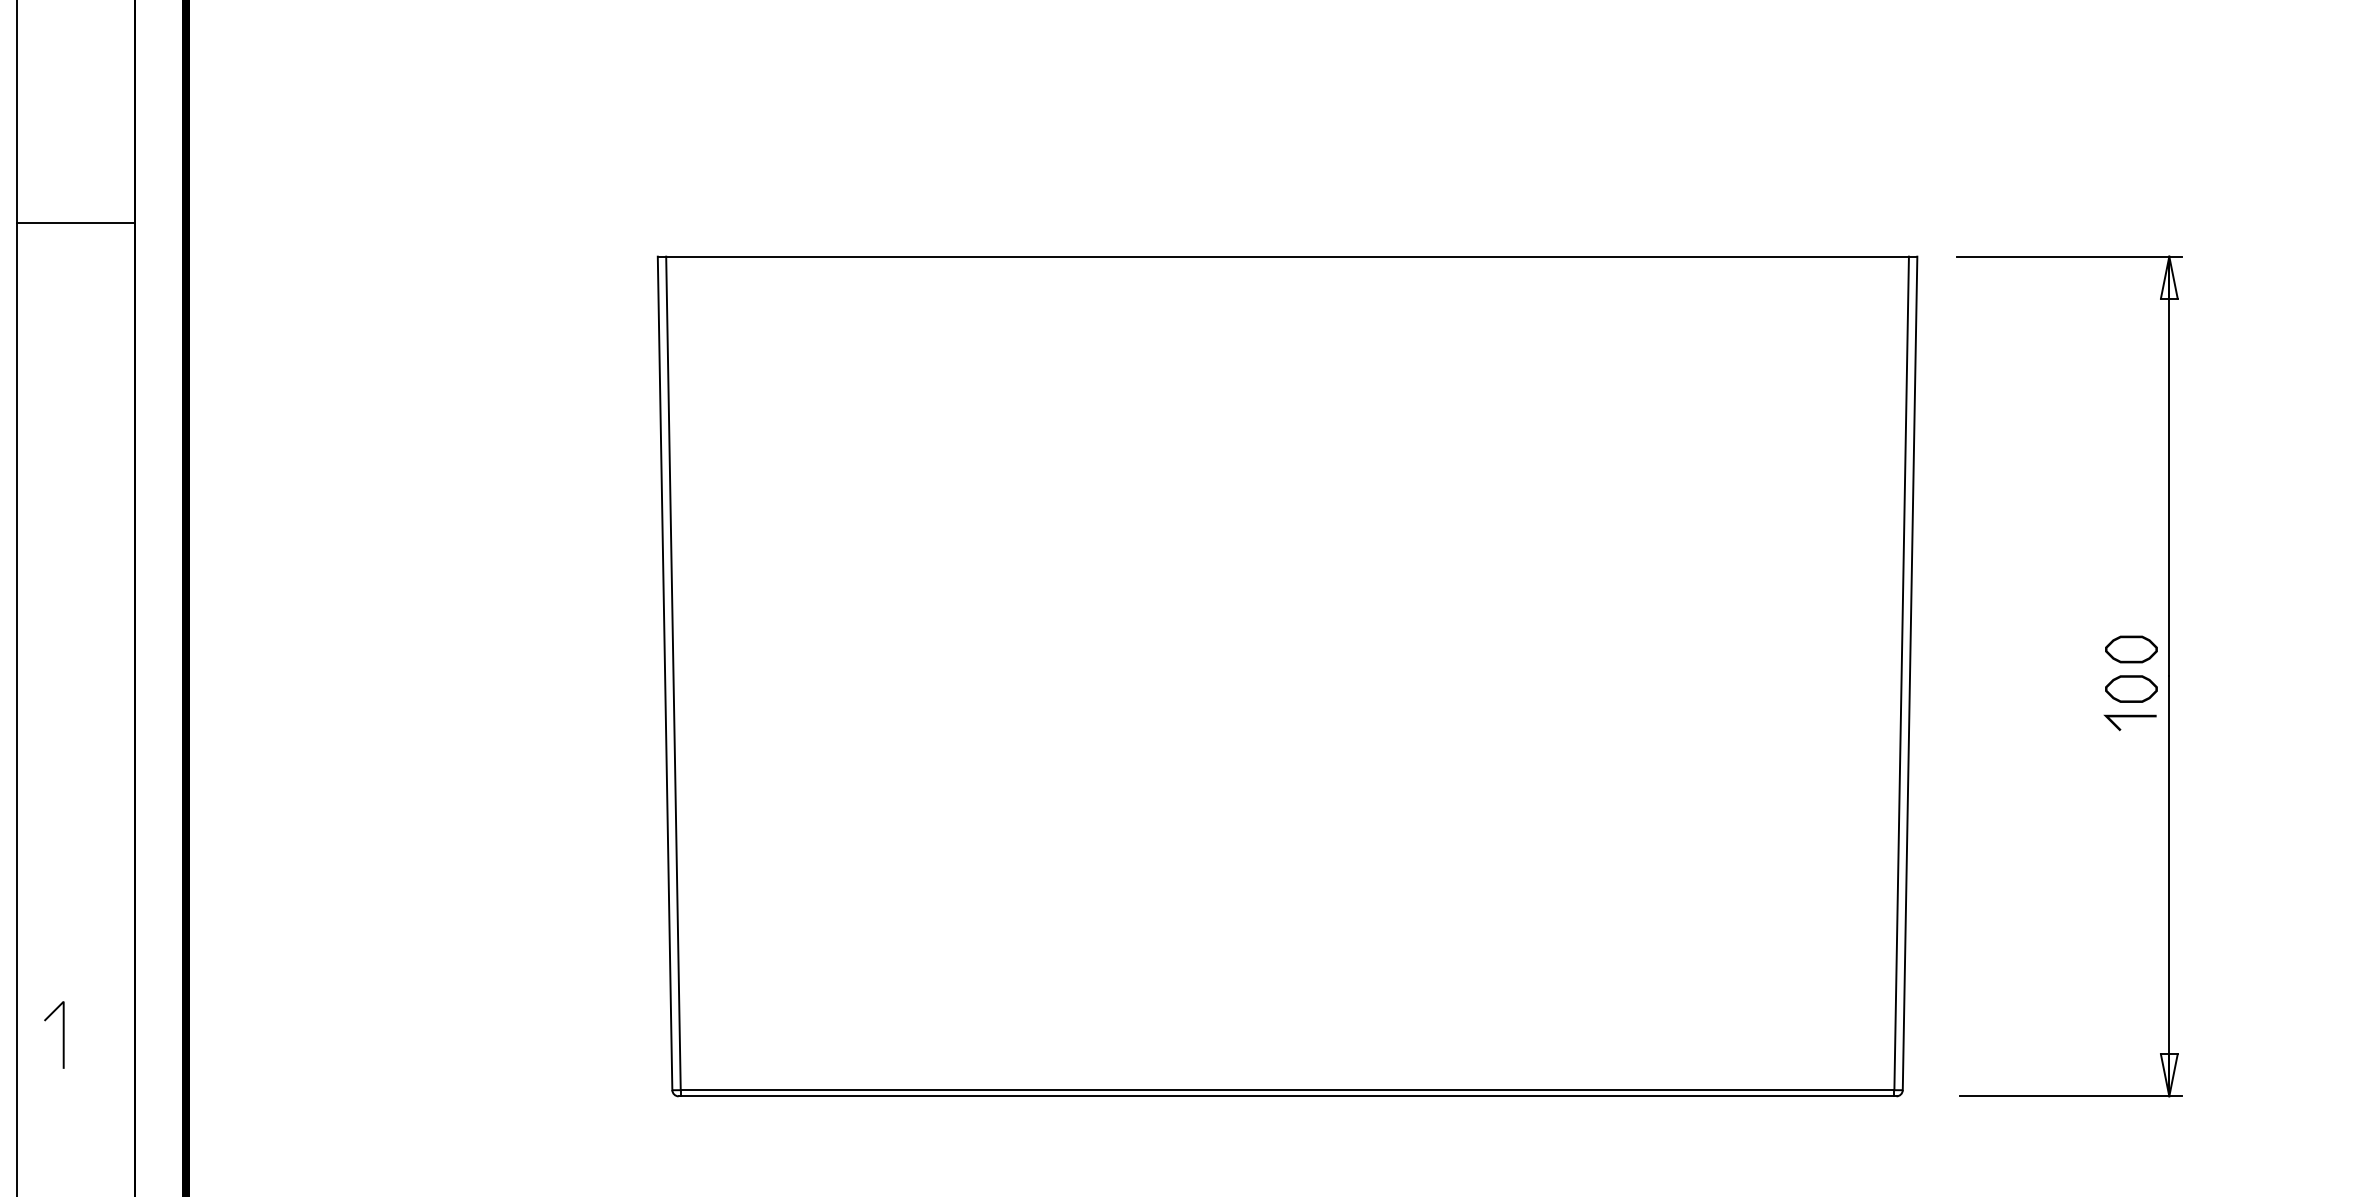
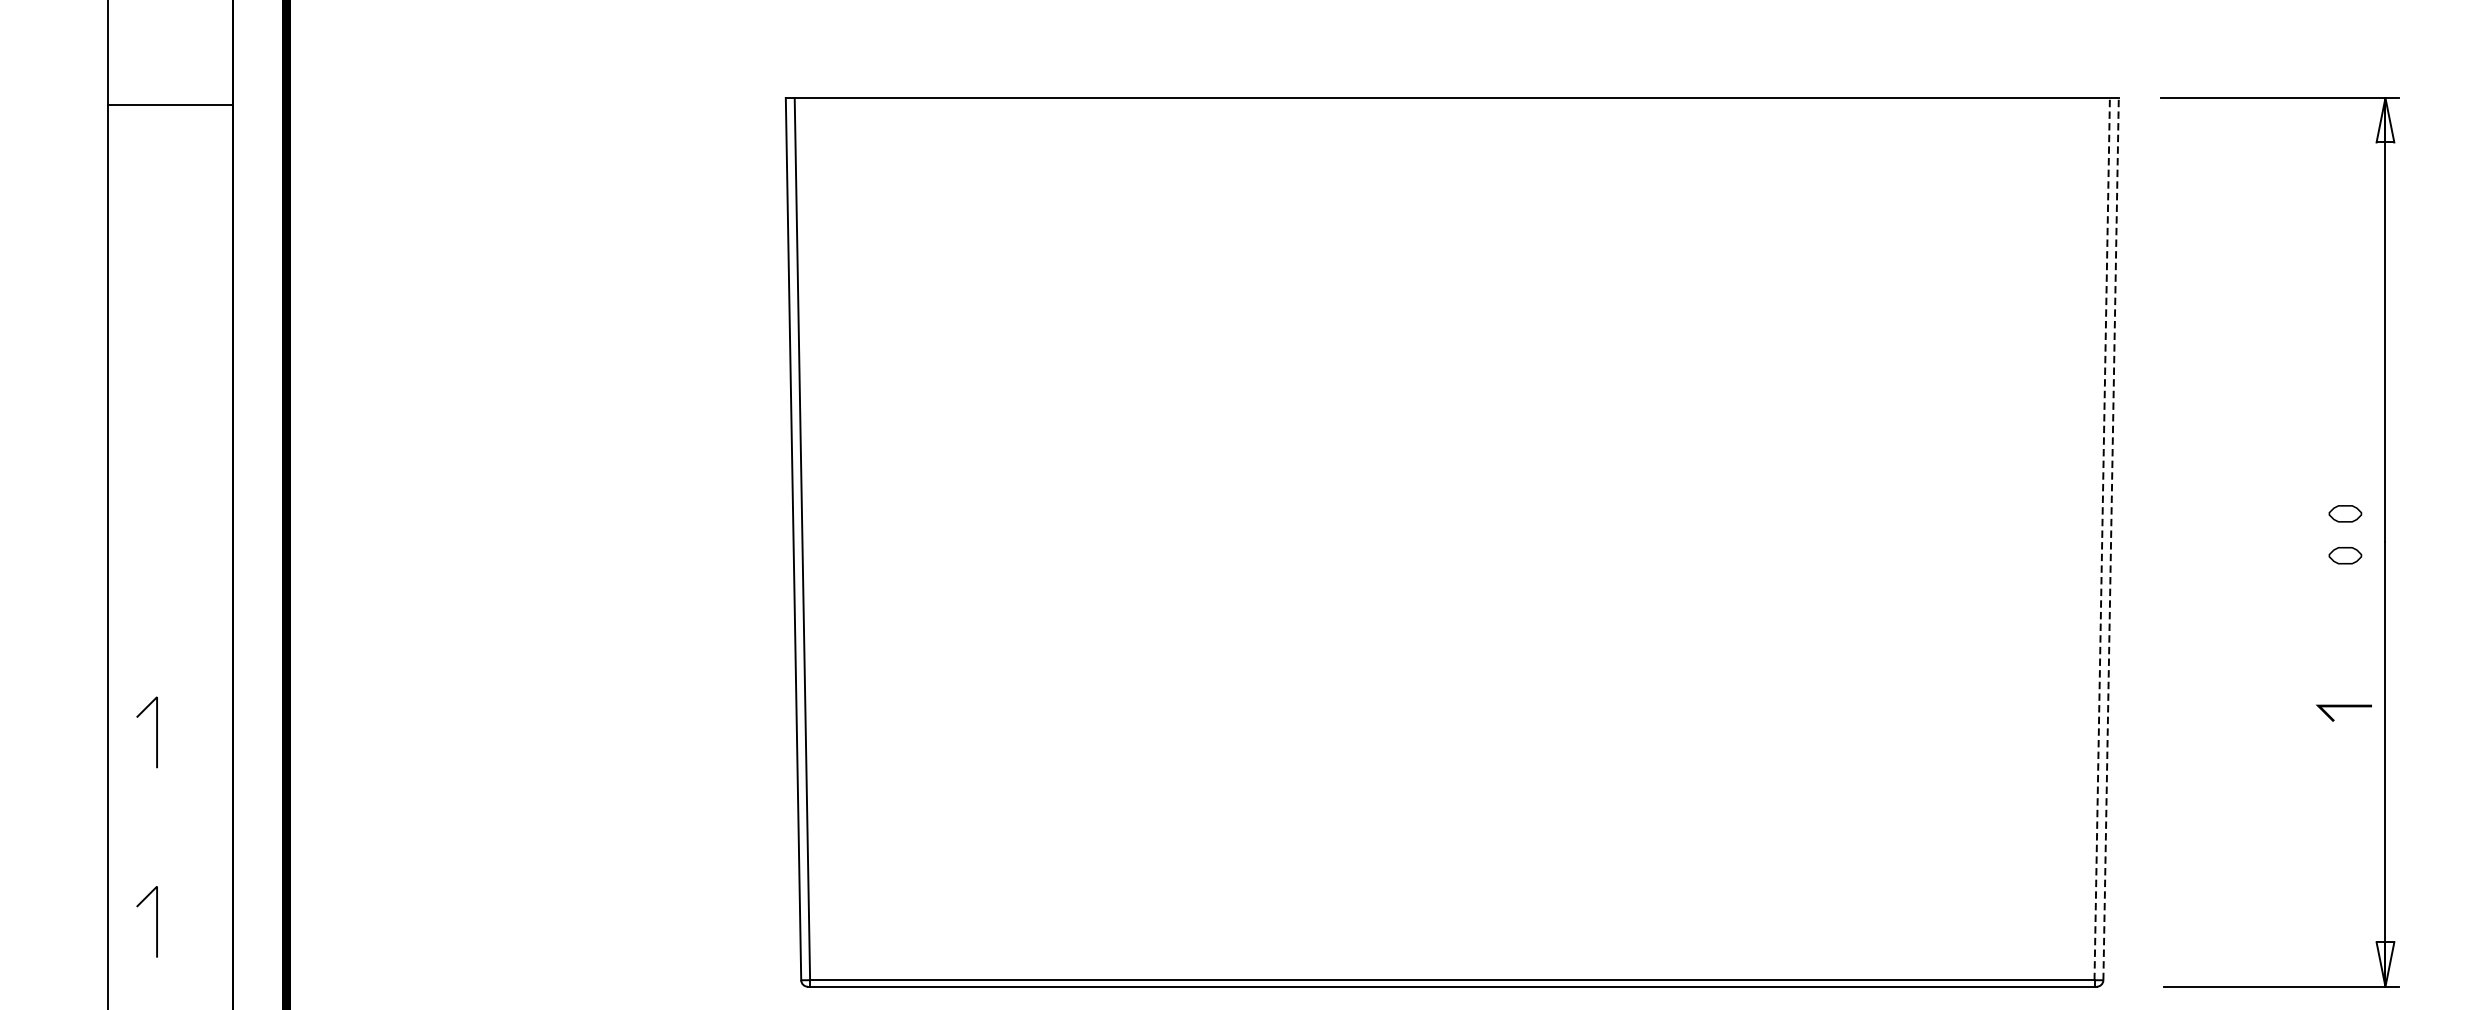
line: (75, 222) -> (169, 104), moved
part: (2131, 649) -> (2345, 513), size x0.6
line: (1901, 673) -> (2102, 539), solid -> dashed
line: (1910, 673) -> (2111, 539), solid -> dashed
part: (2131, 688) -> (2345, 555), size x0.6
line: (2129, 717) -> (2343, 707), moved
line: (62, 855) -> (155, 731), added

